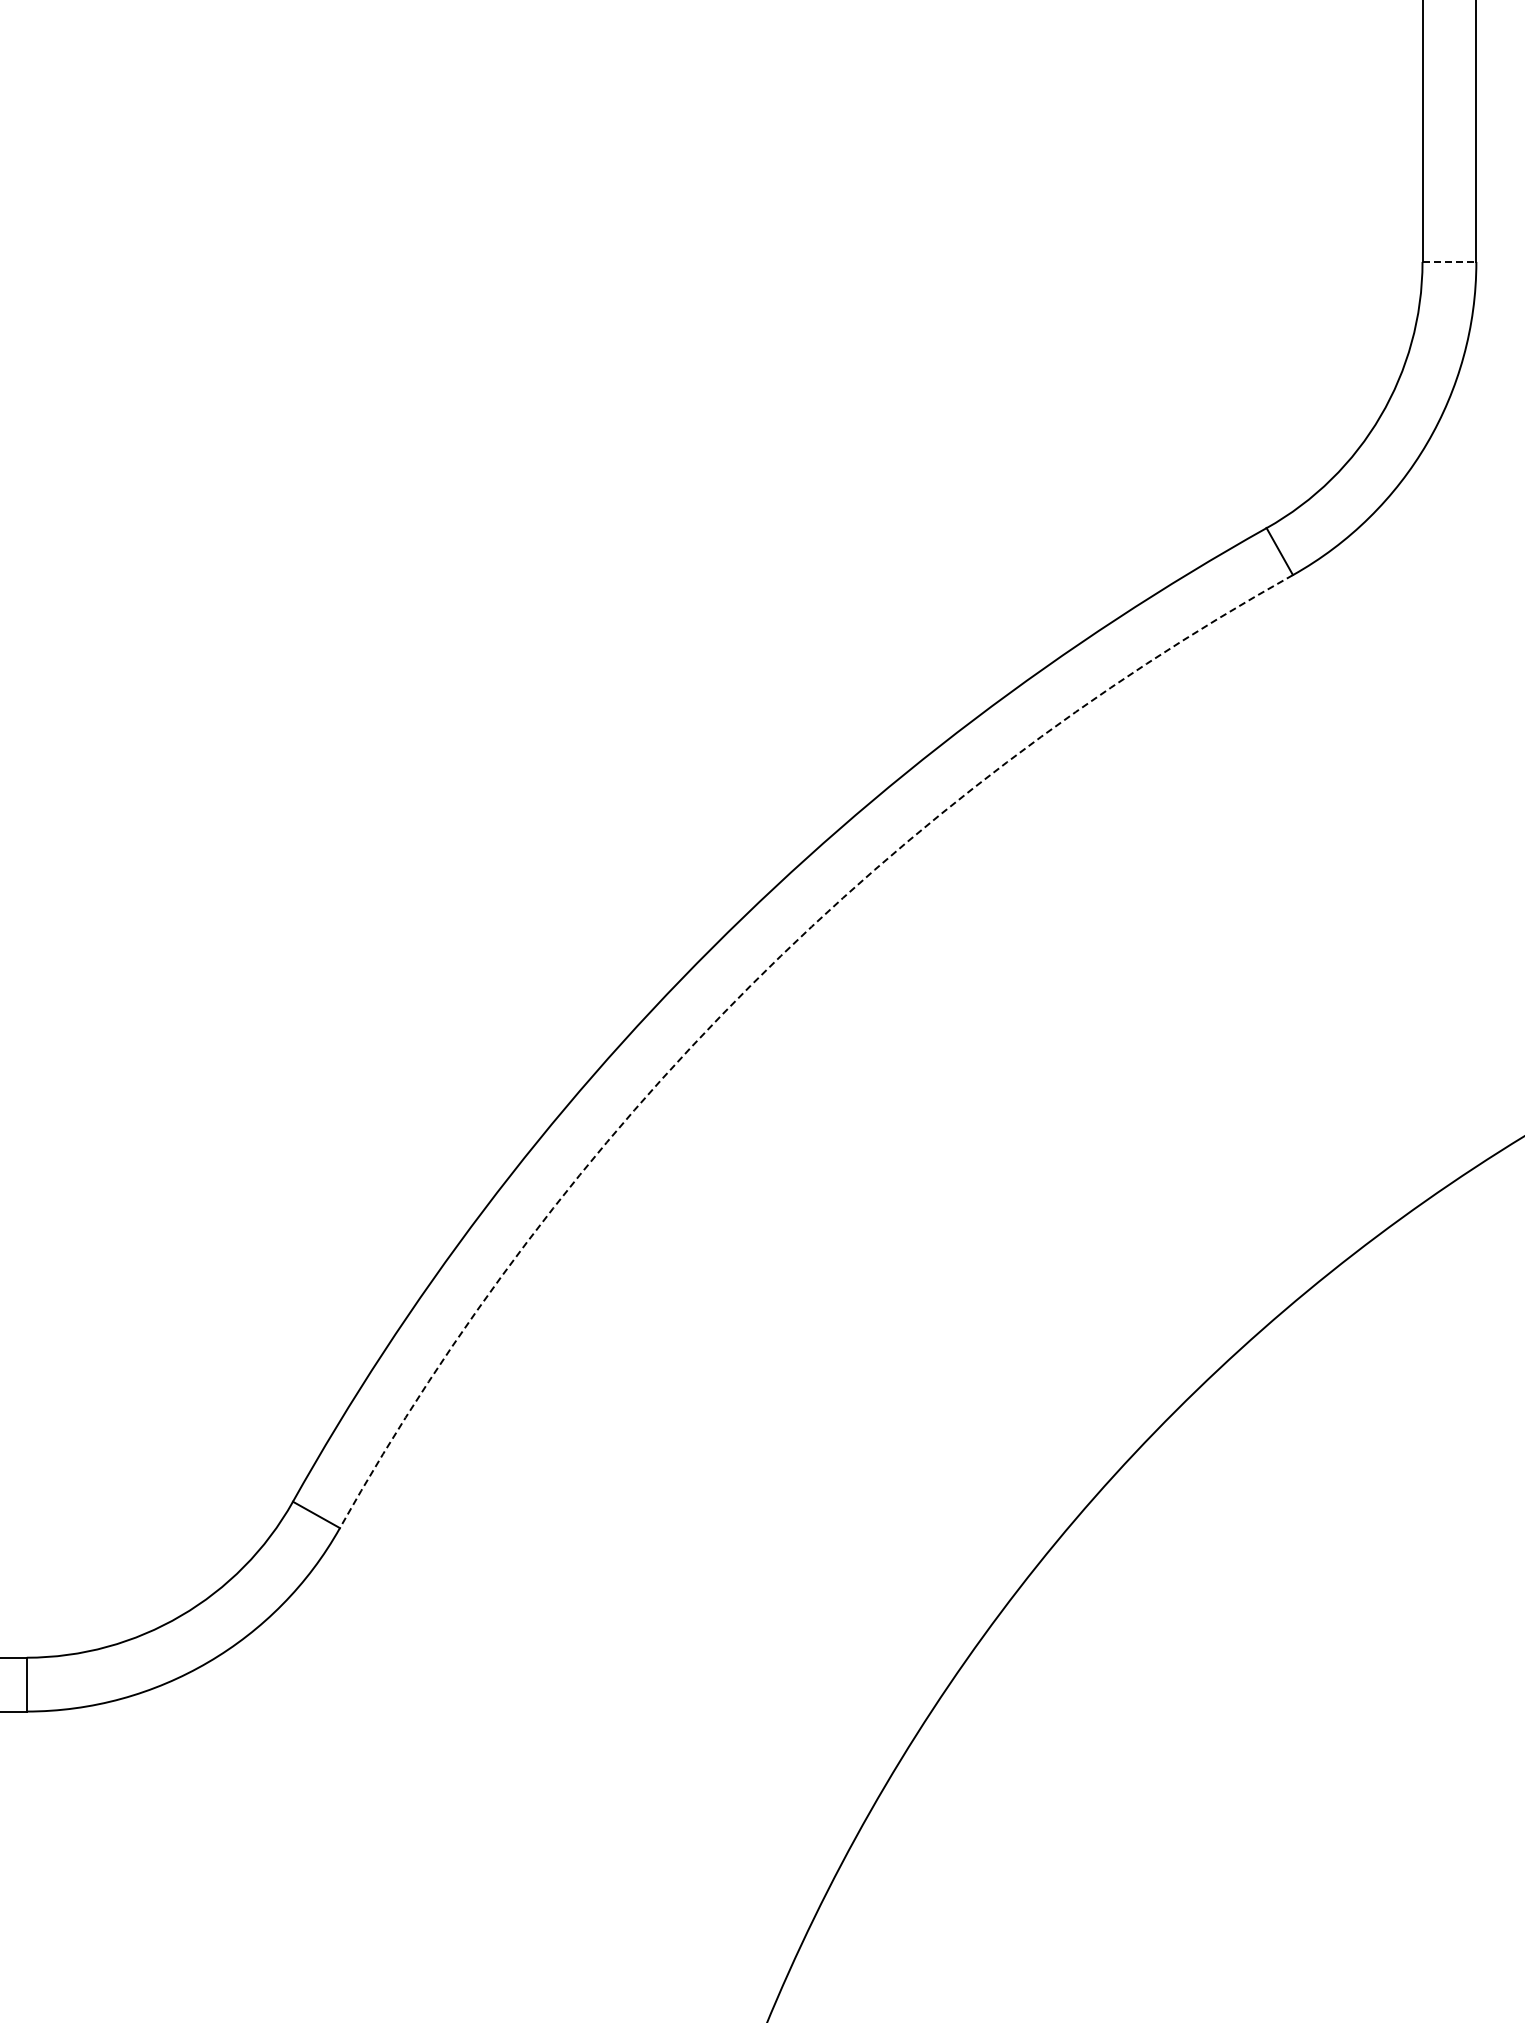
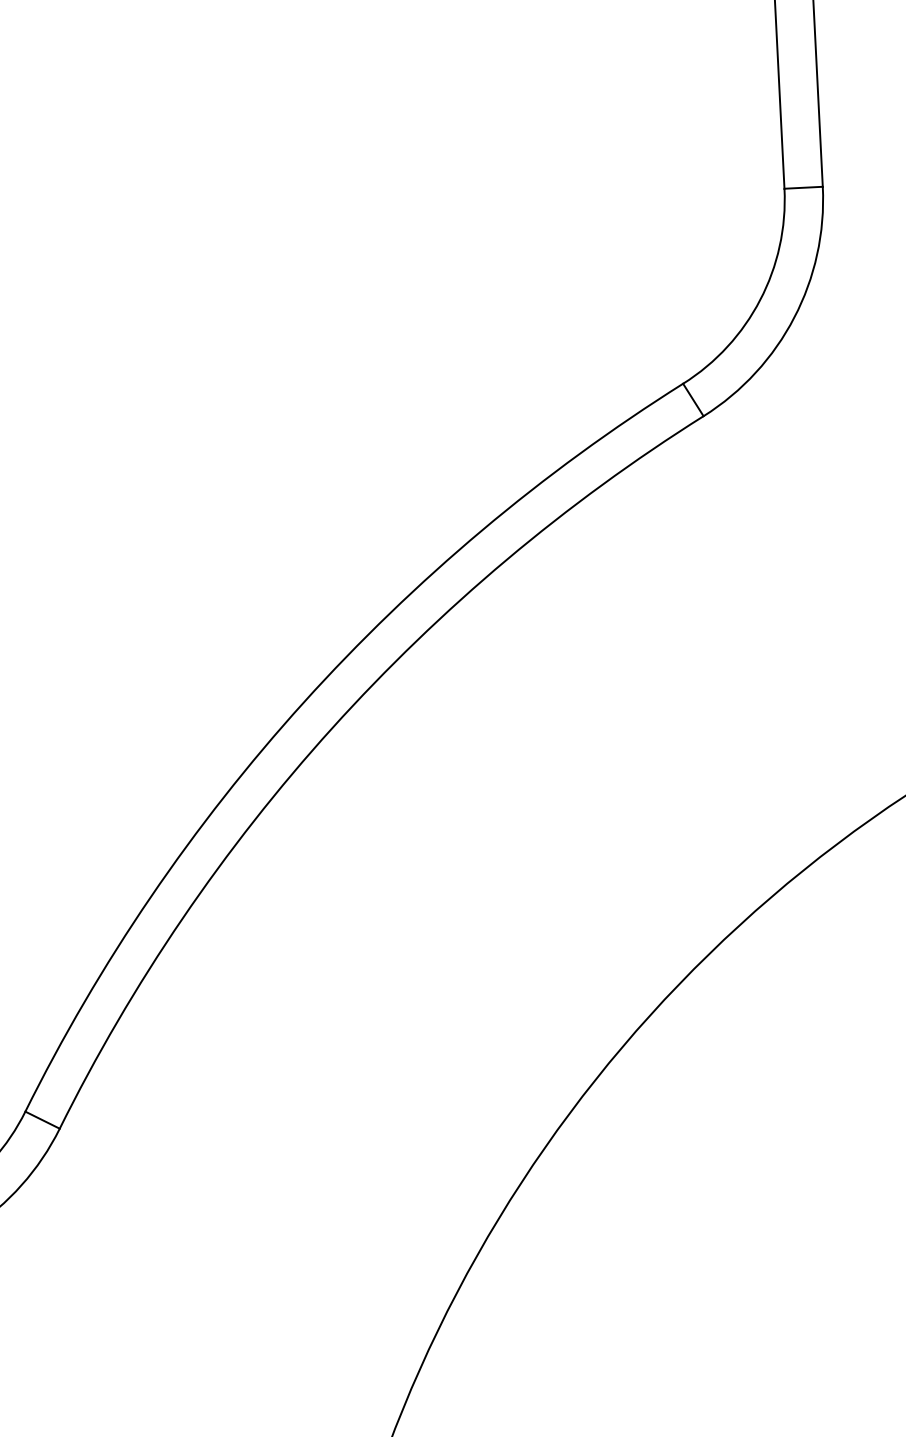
line: (1449, 261) -> (803, 187), dashed -> solid
arc: (750, 985) -> (332, 727), dashed -> solid

